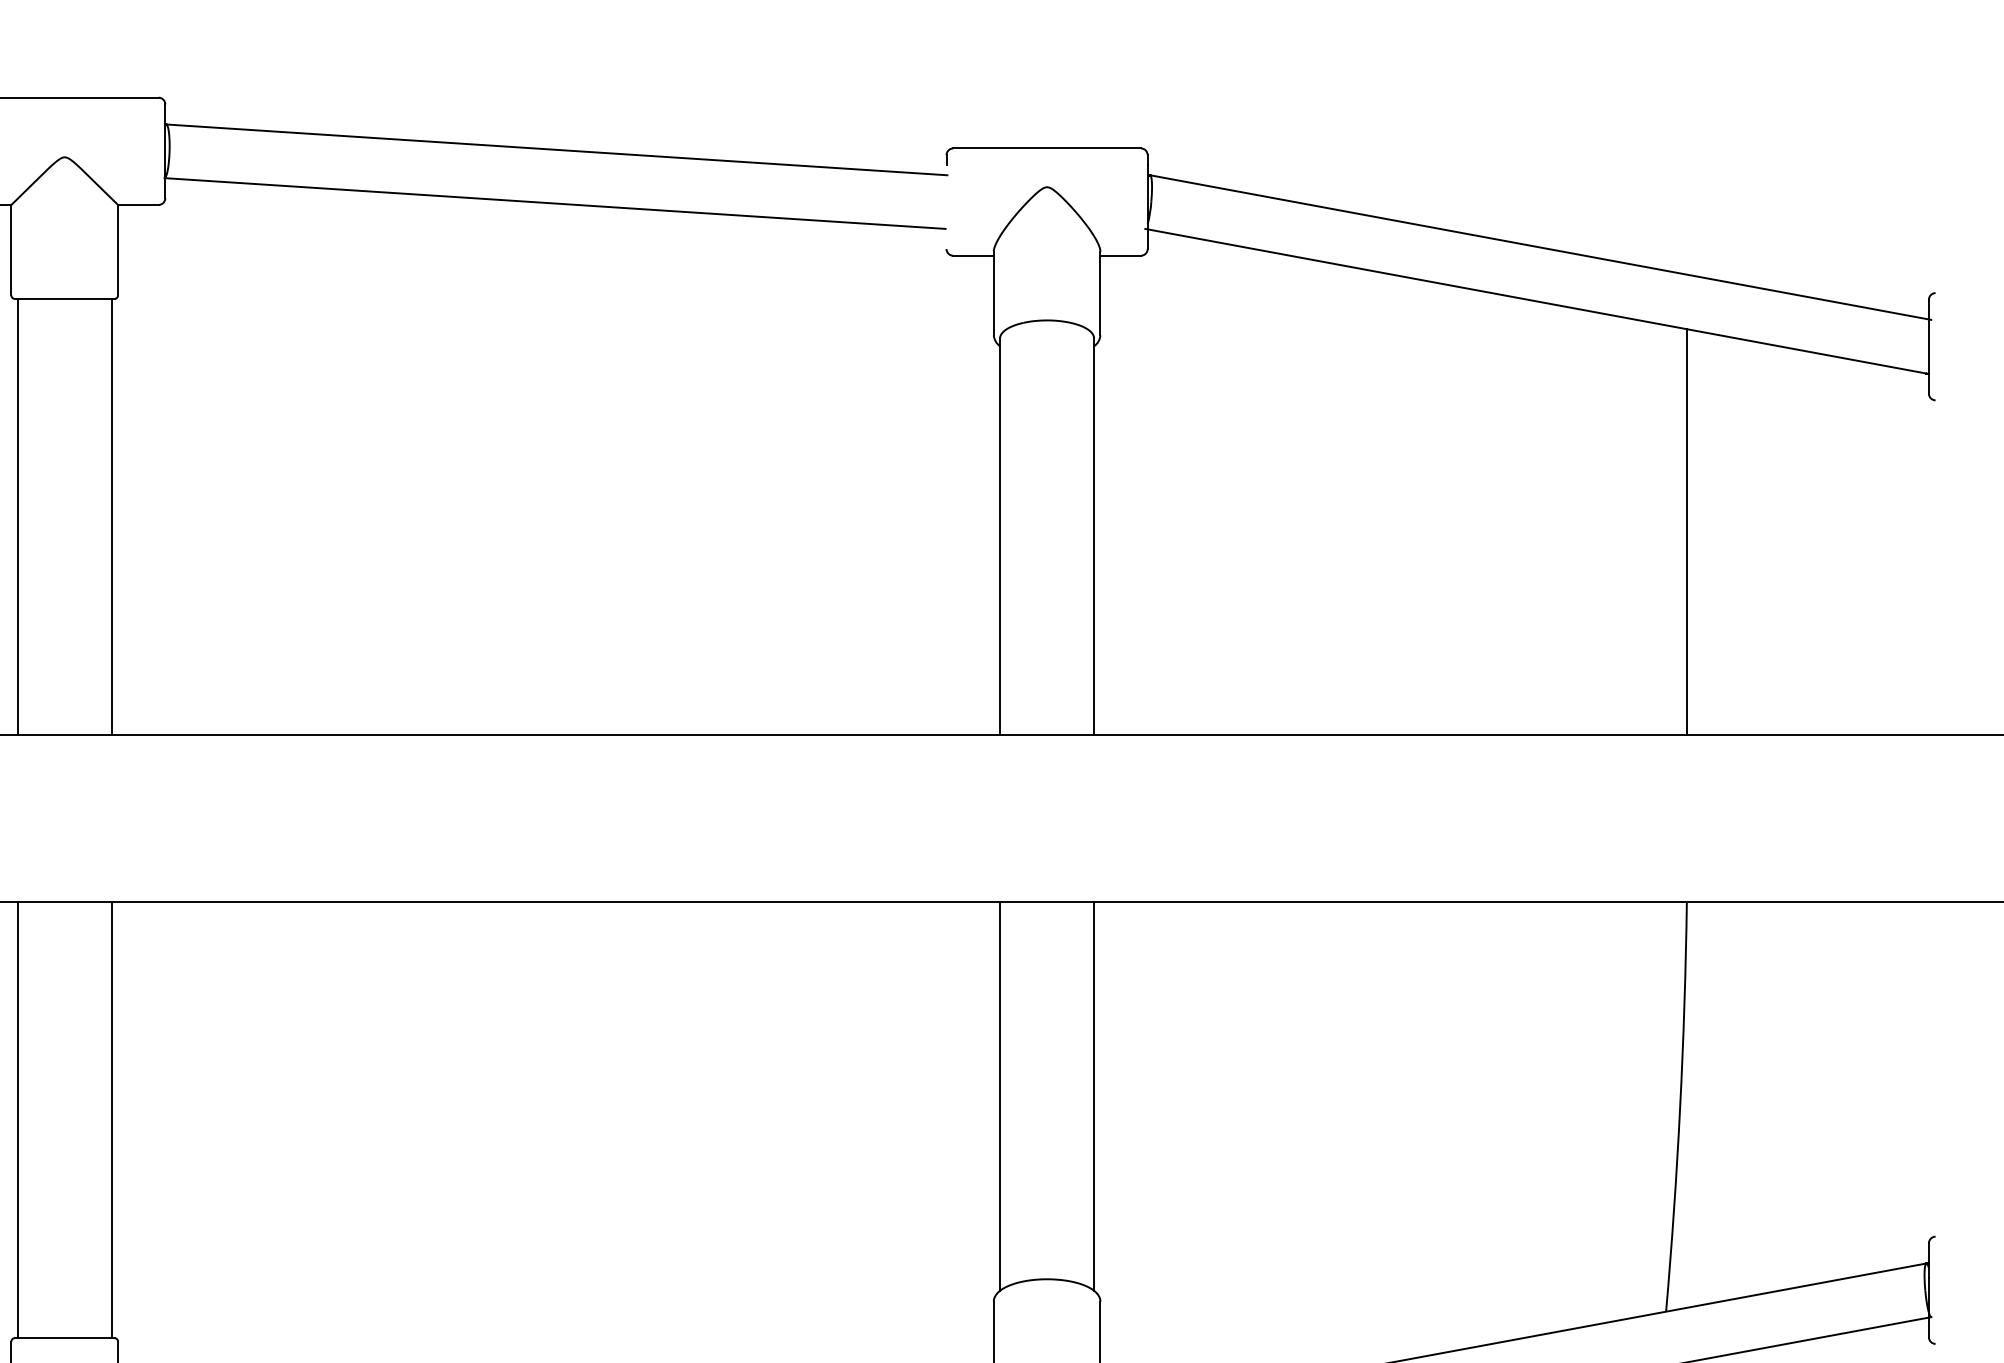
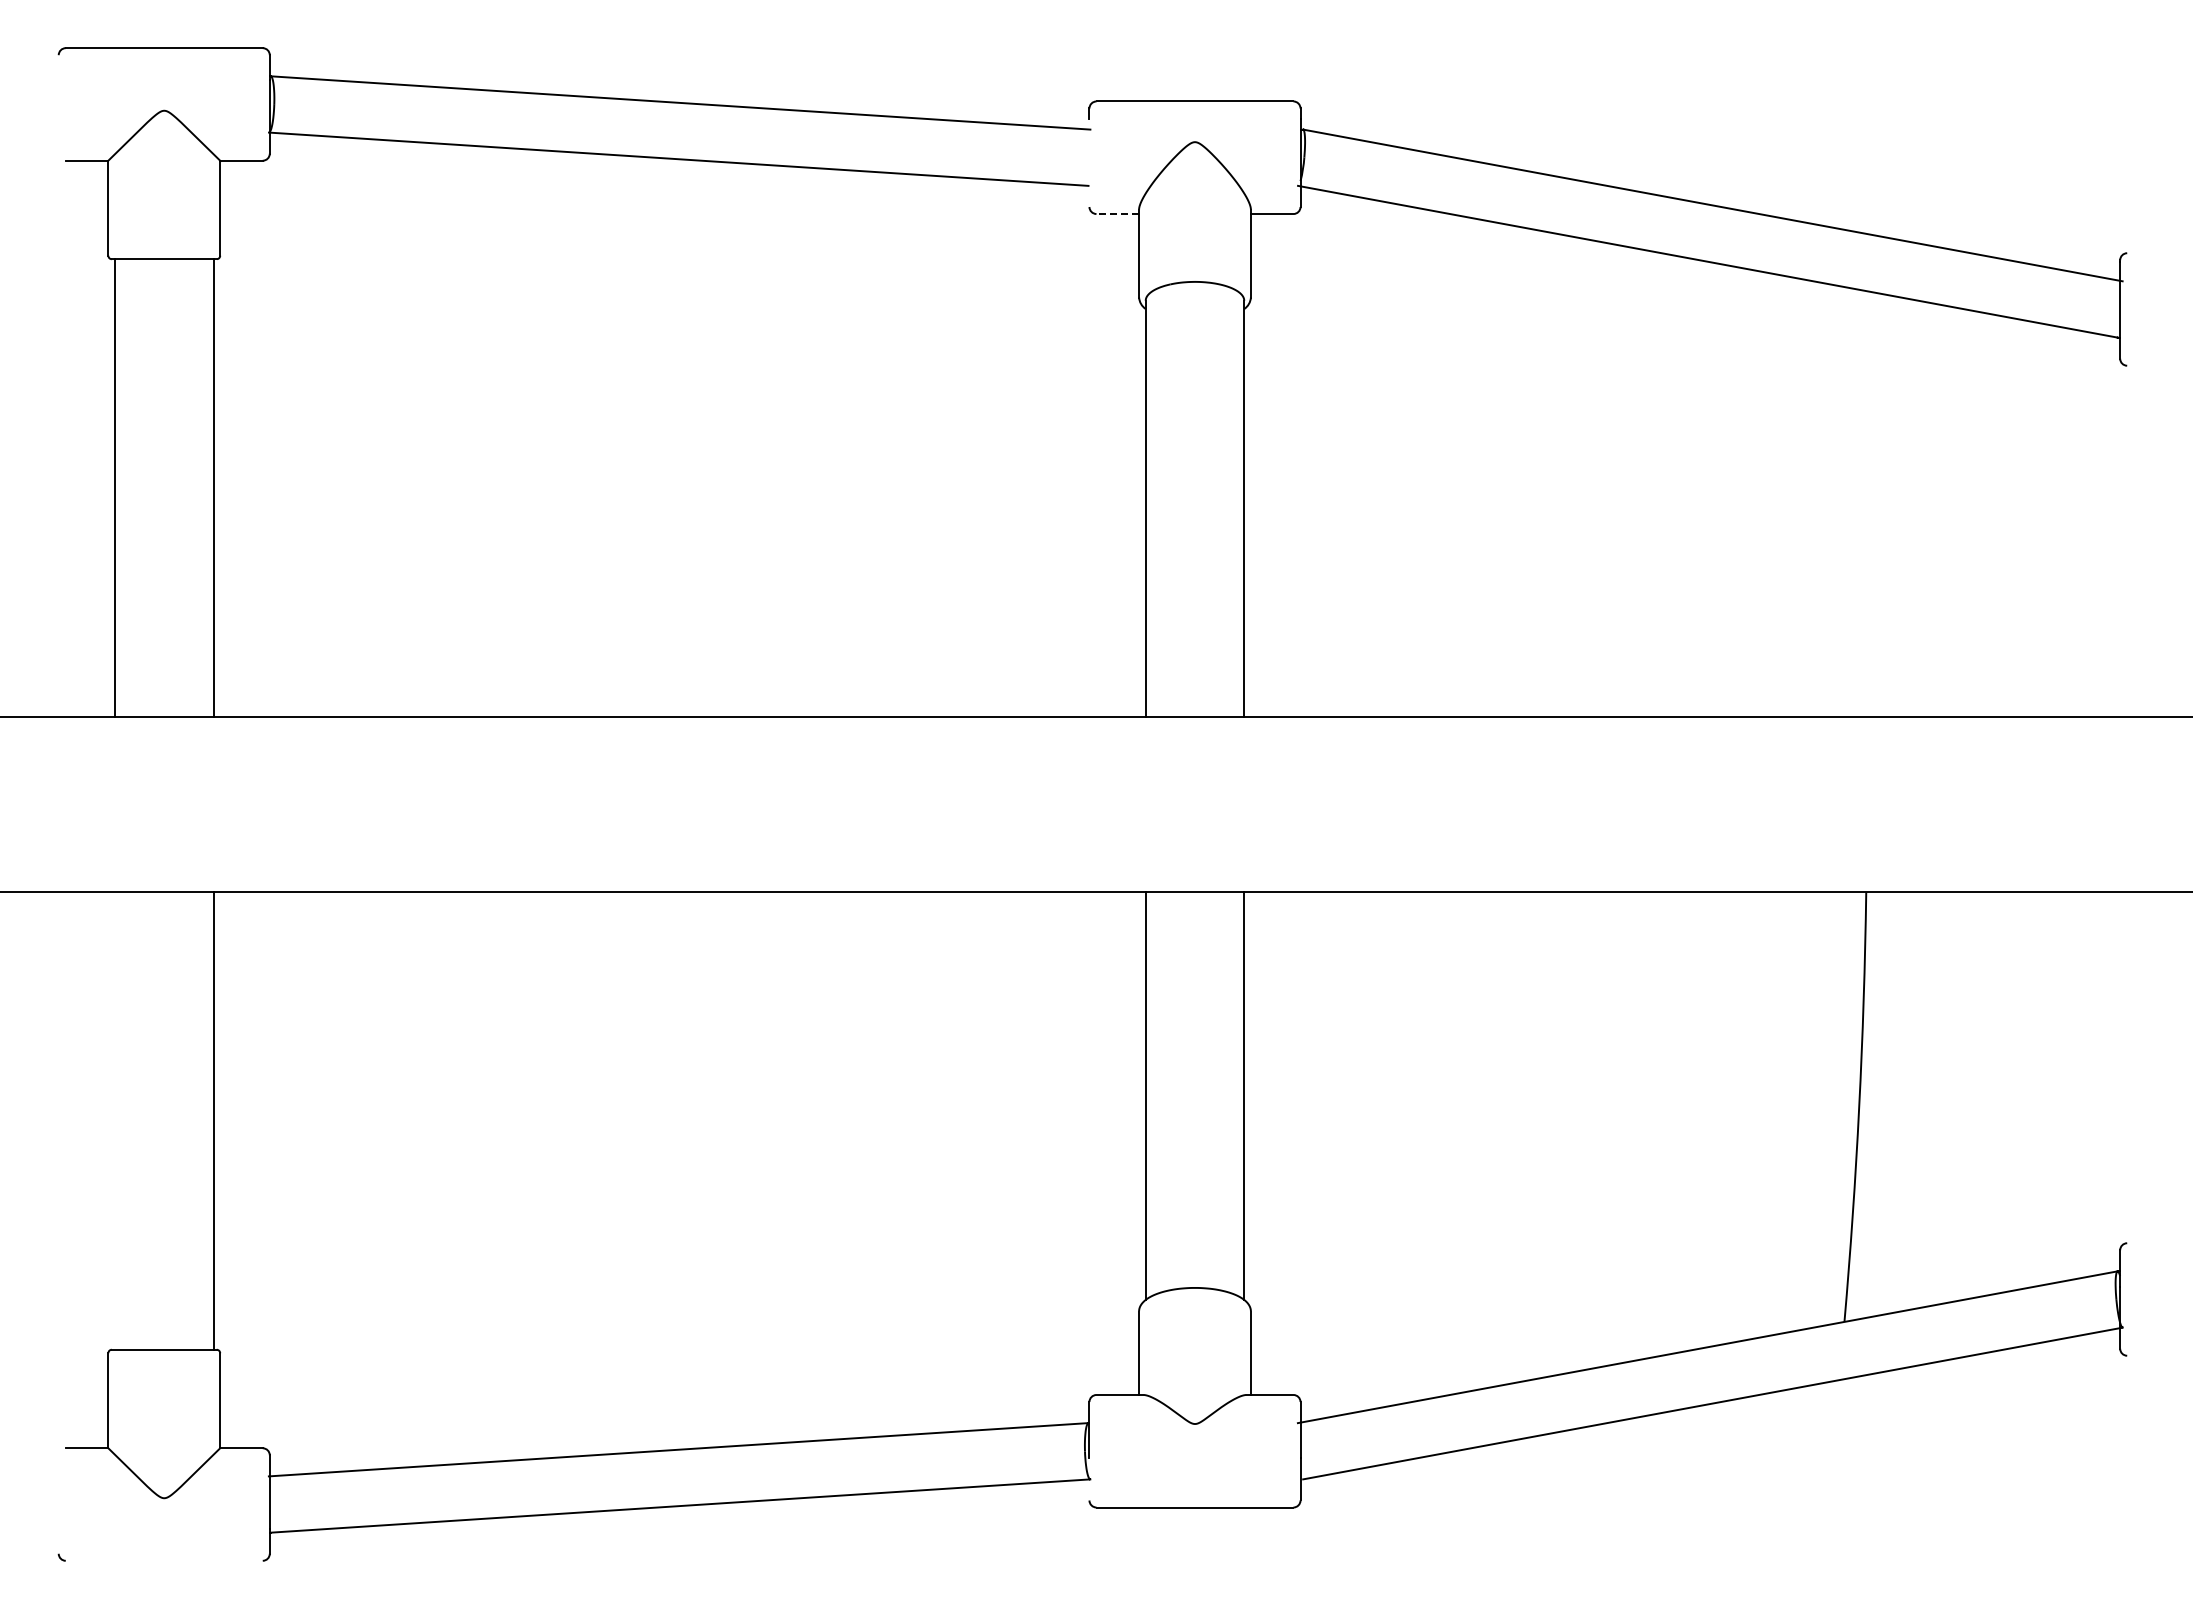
line: (973, 256) -> (1117, 214), solid -> dashed
line: (1687, 531) -> (1866, 503), removed
line: (18, 1119) -> (115, 1120), removed

